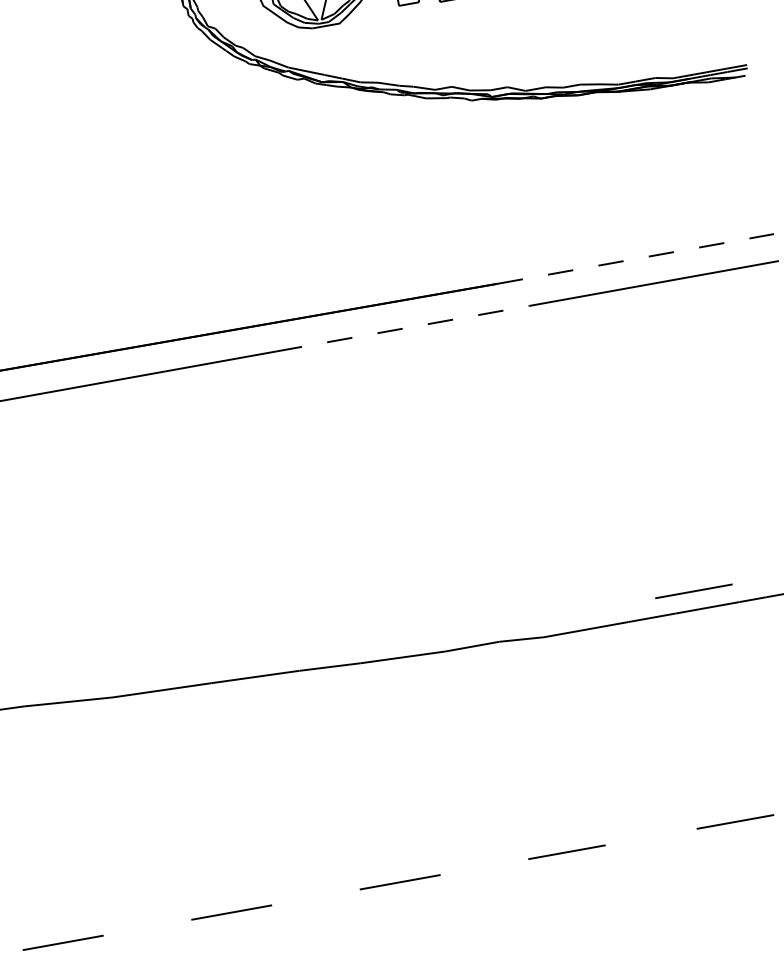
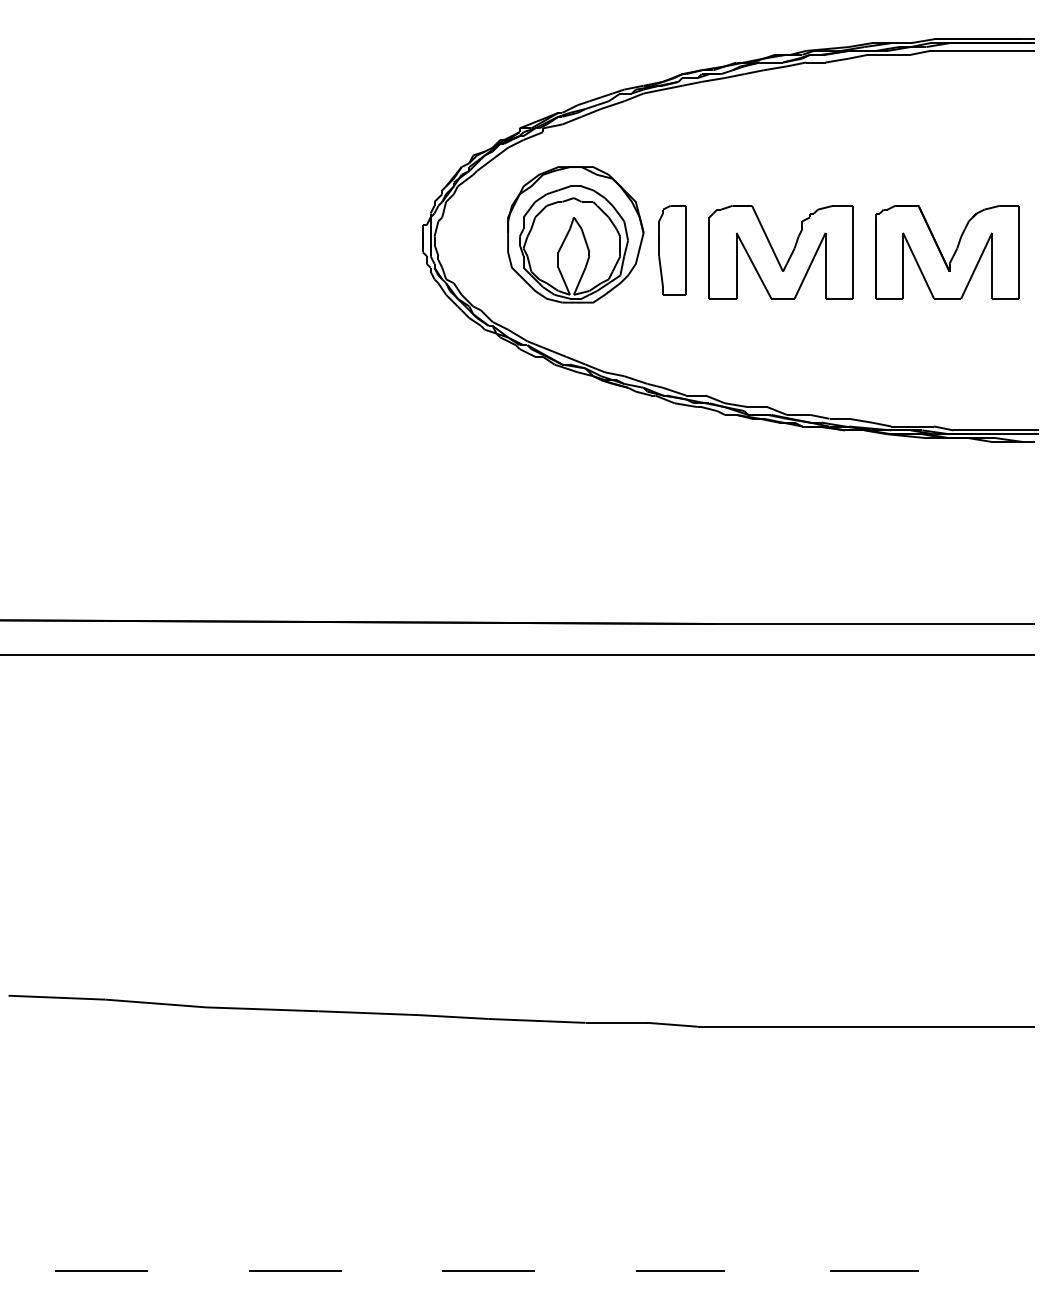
line: (635, 259) -> (875, 624), dashed -> solid
line: (403, 328) -> (603, 654), dashed -> solid
line: (694, 591) -> (874, 1005), removed

